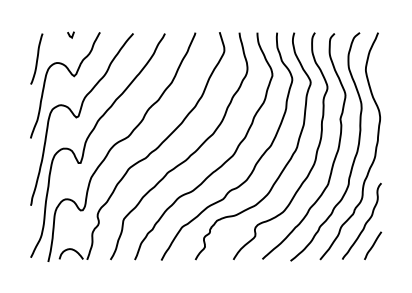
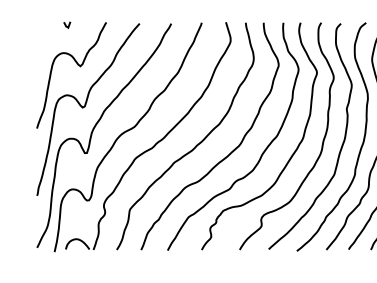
curve: (69, 34) -> (65, 24), moved
curve: (36, 58) -> (42, 48), removed

